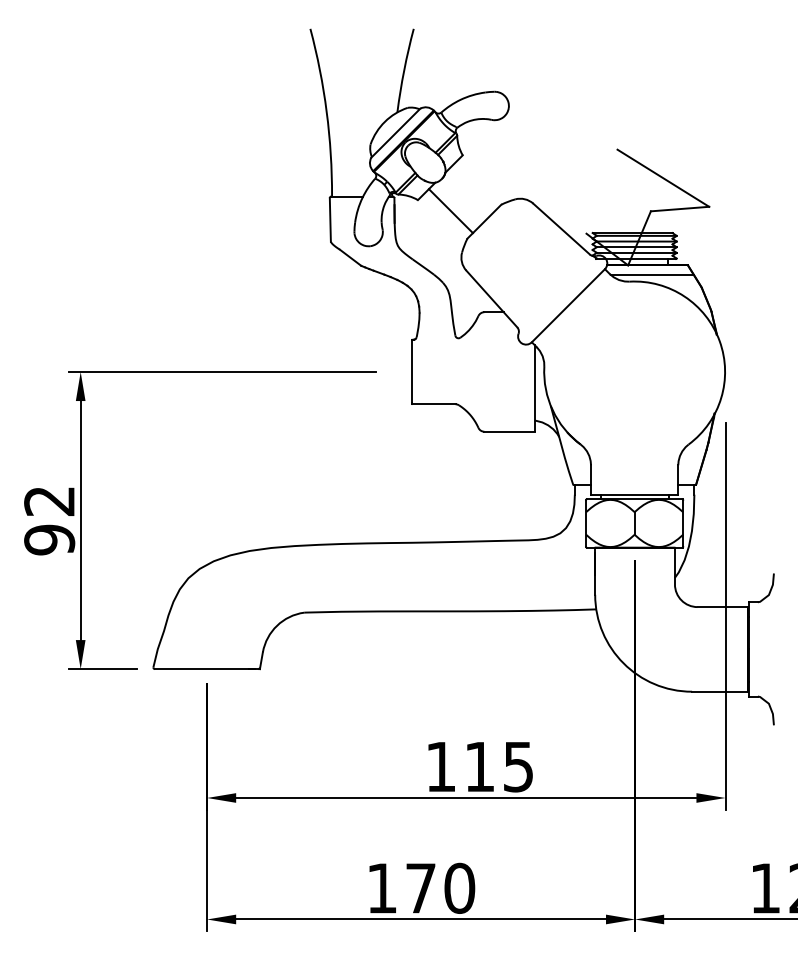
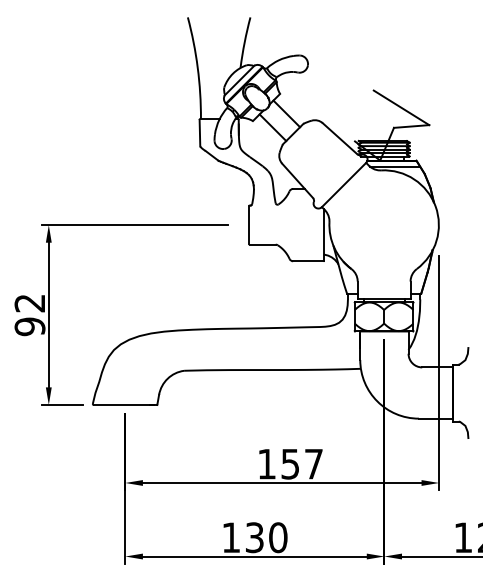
line: (473, 187) -> (286, 113), added
text: (498, 767) -> (301, 464), 115 -> 157
text: (420, 888) -> (254, 537), 170 -> 130

